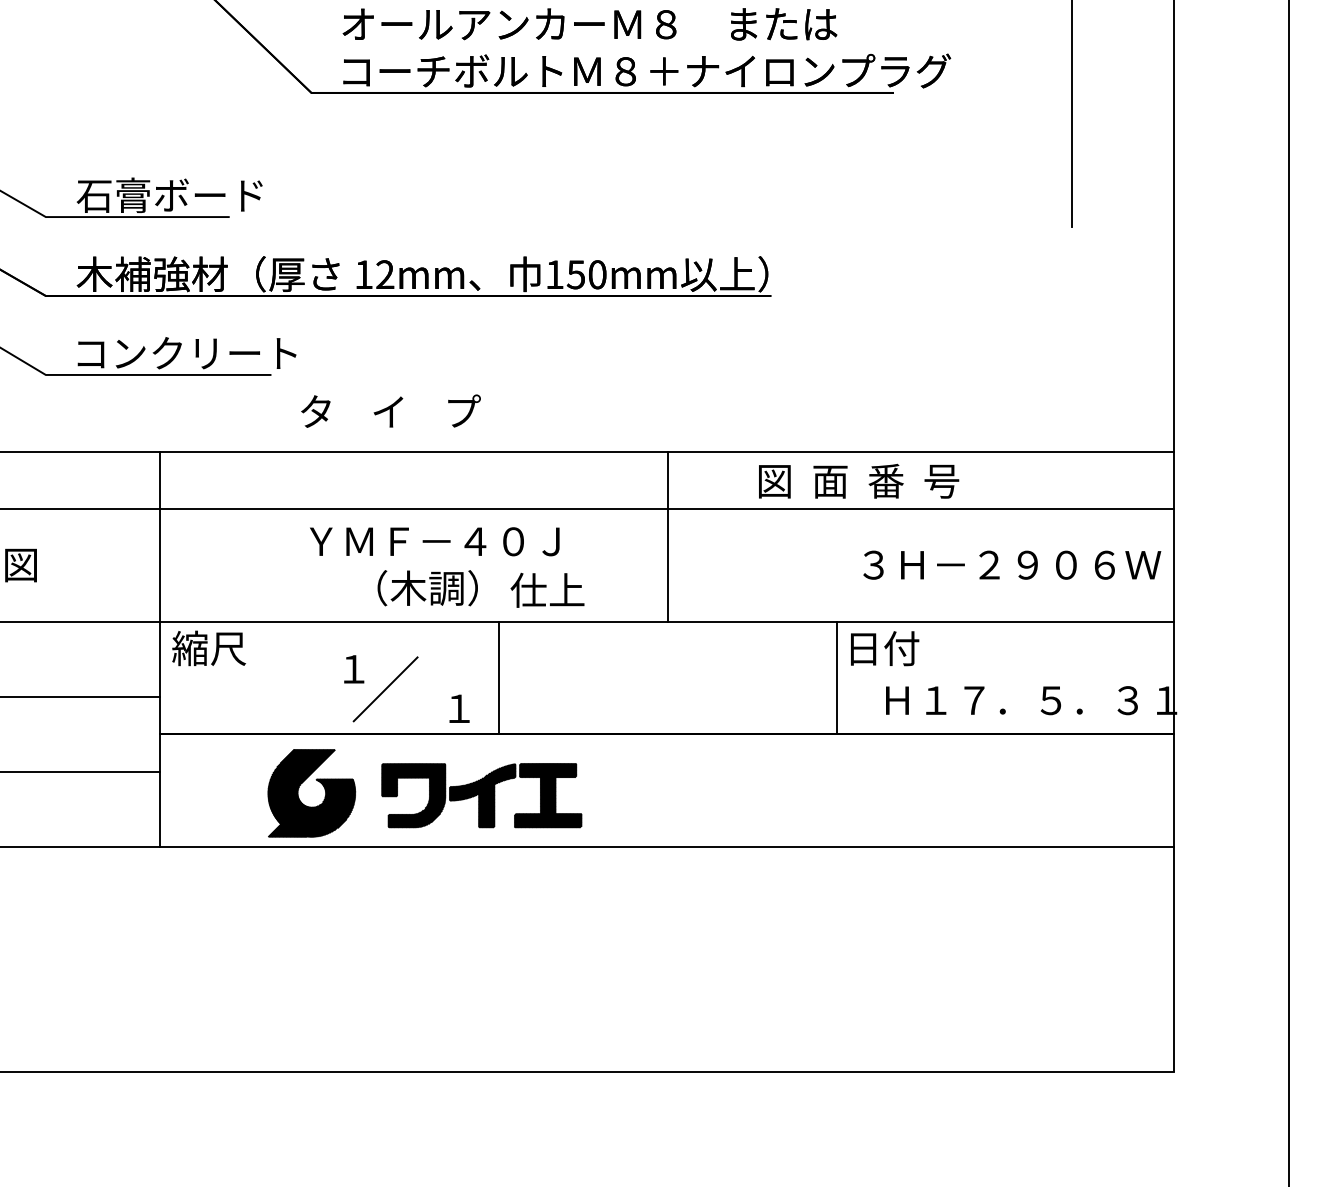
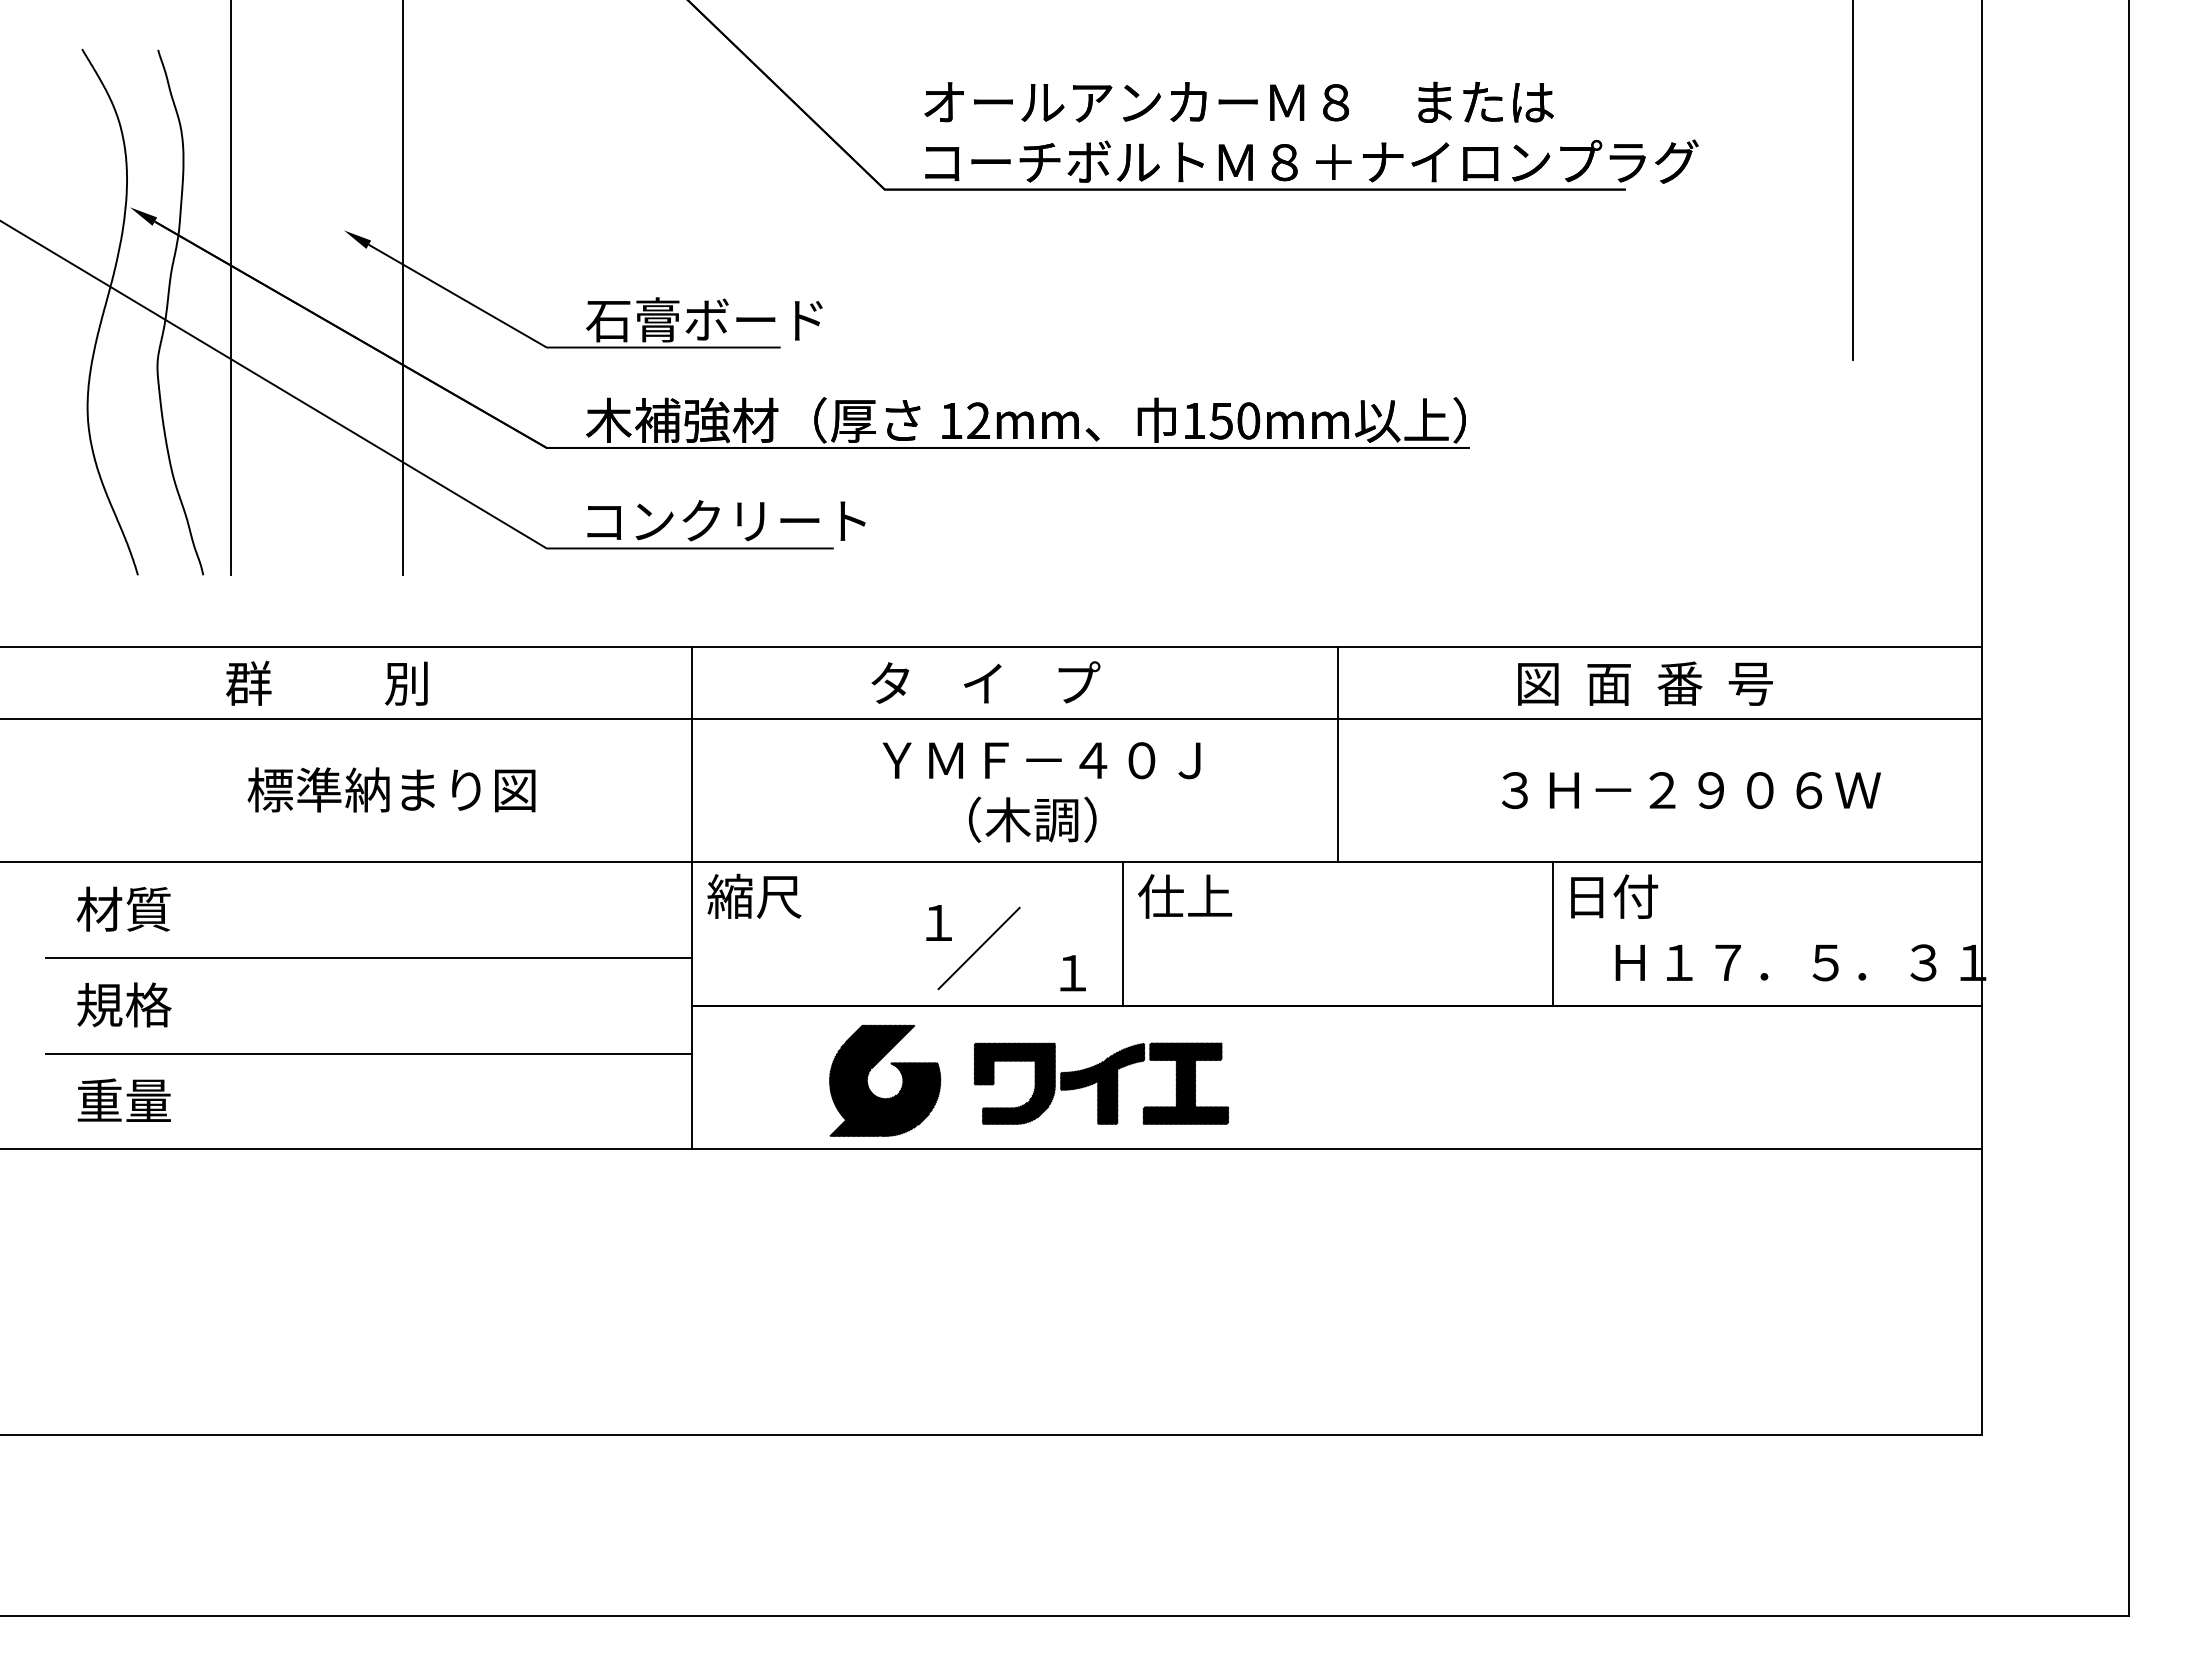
text: (390, 411) -> (985, 682), moved
text: (859, 481) -> (1645, 683), moved
text: (1012, 565) -> (1691, 790), moved
text: (547, 590) -> (1184, 896), moved

